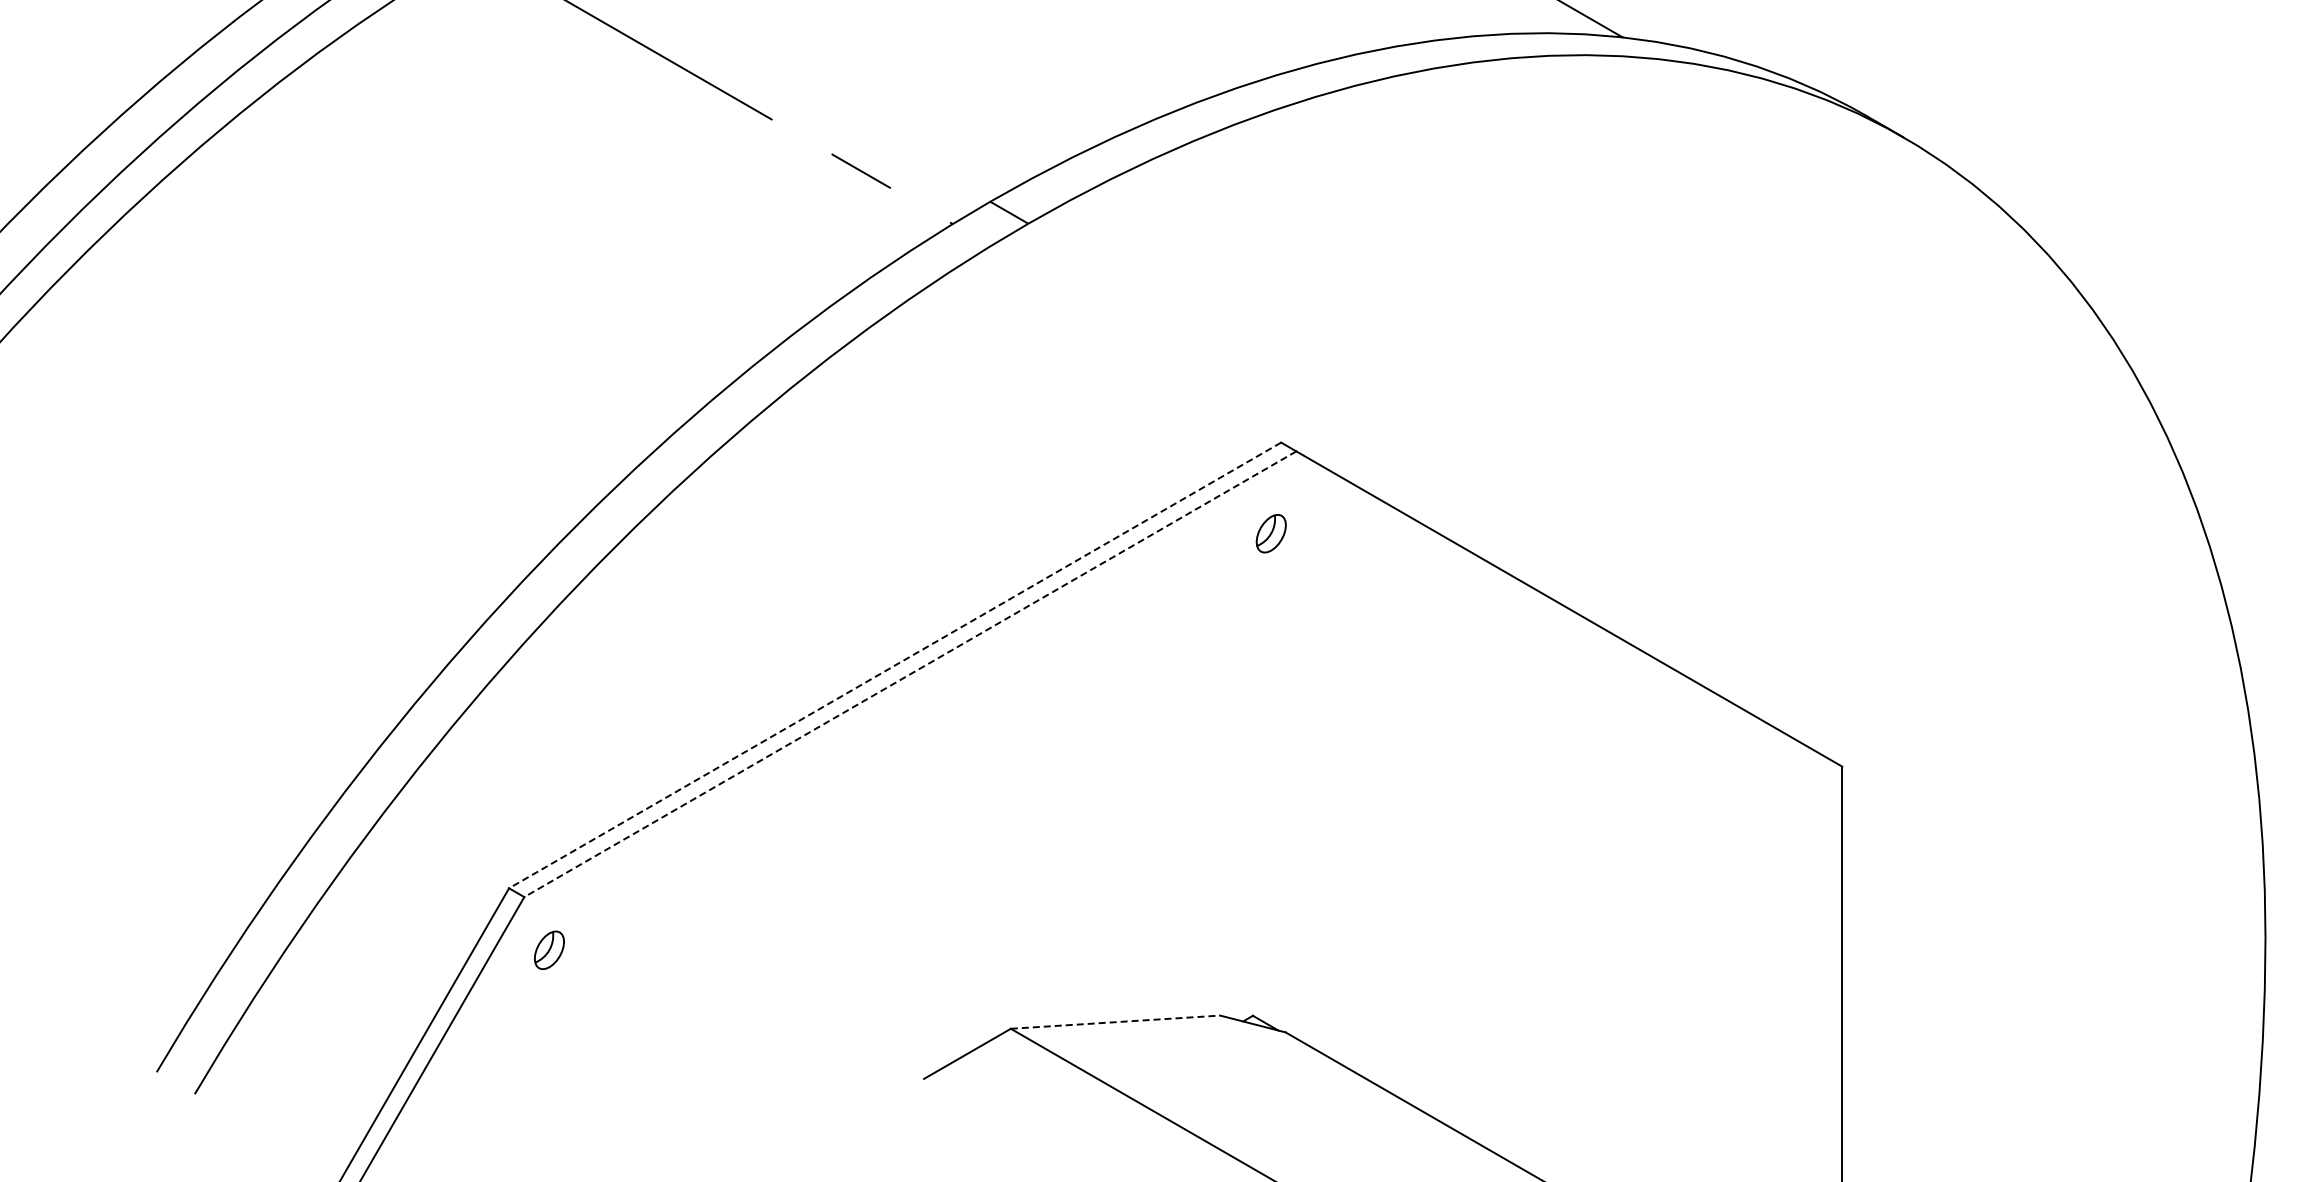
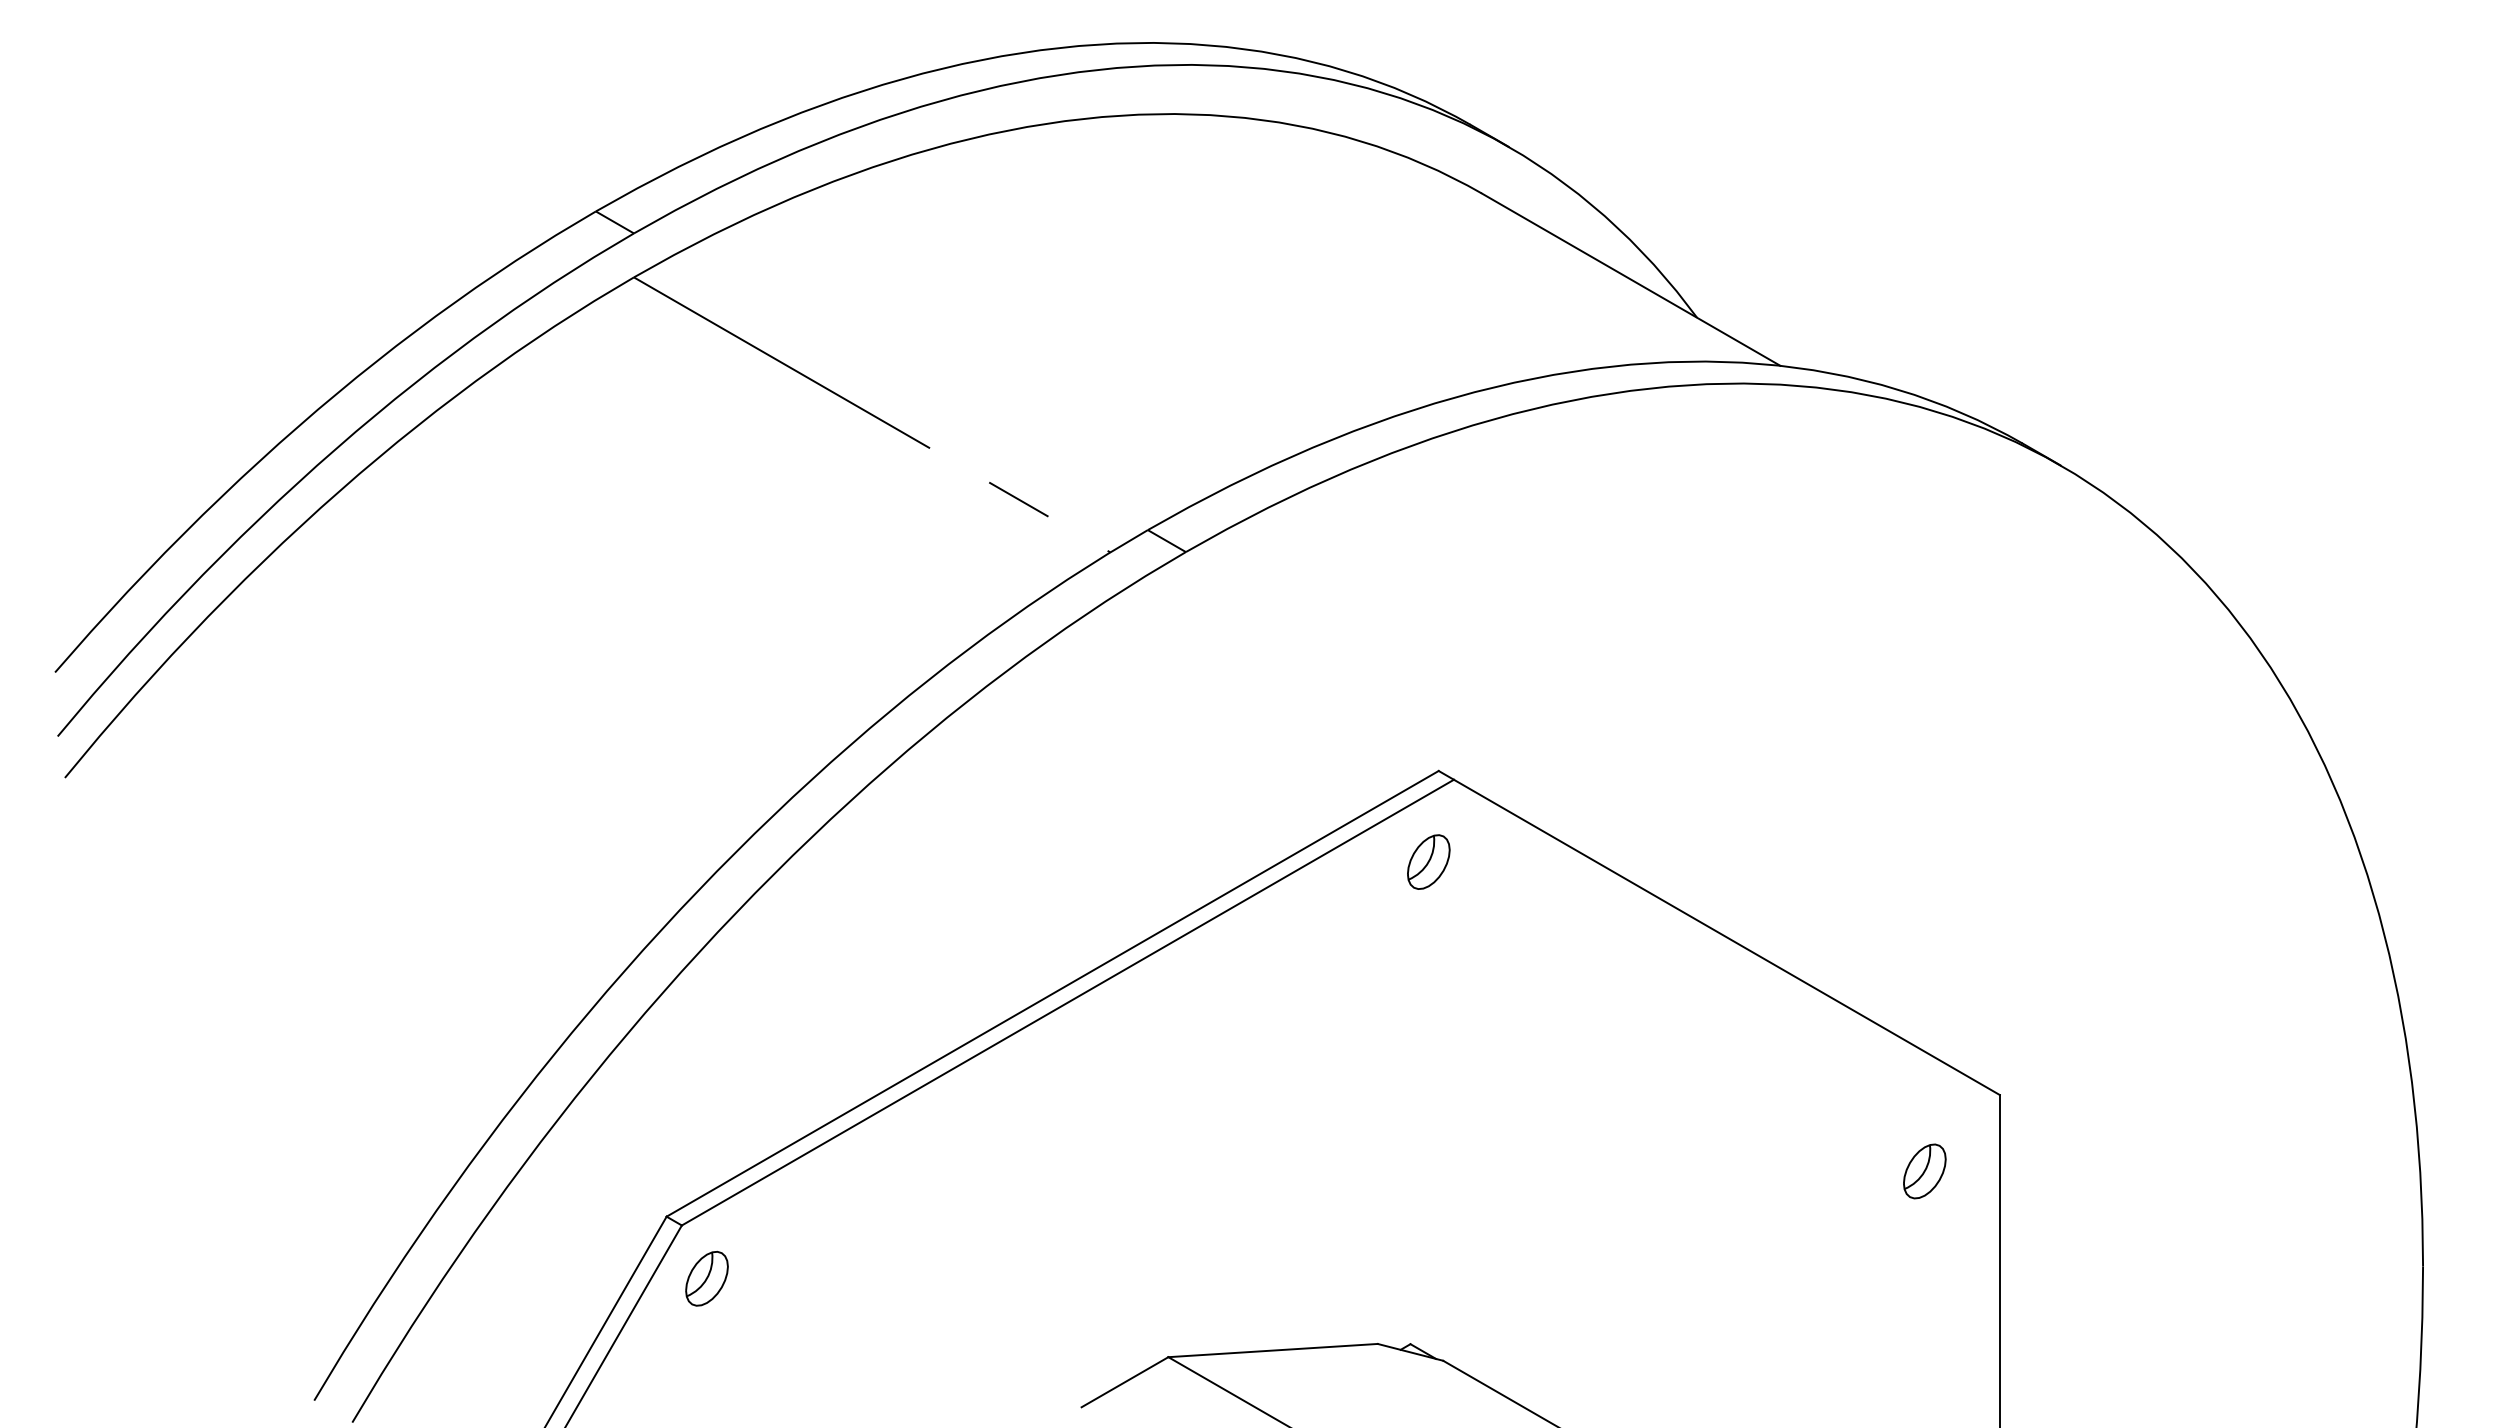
part: (1270, 533) -> (1428, 861), size x1.43
line: (894, 665) -> (1052, 993), dashed -> solid
line: (909, 674) -> (1067, 1002), dashed -> solid
part: (1766, 843) -> (1924, 1171), added
part: (548, 950) -> (706, 1278), size x1.43
line: (1115, 1022) -> (1273, 1350), dashed -> solid

